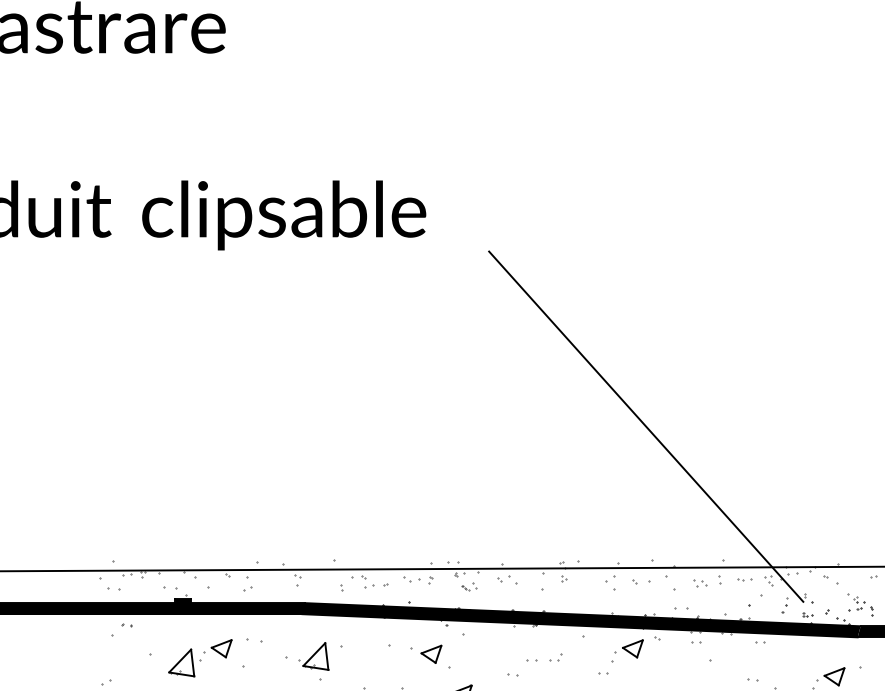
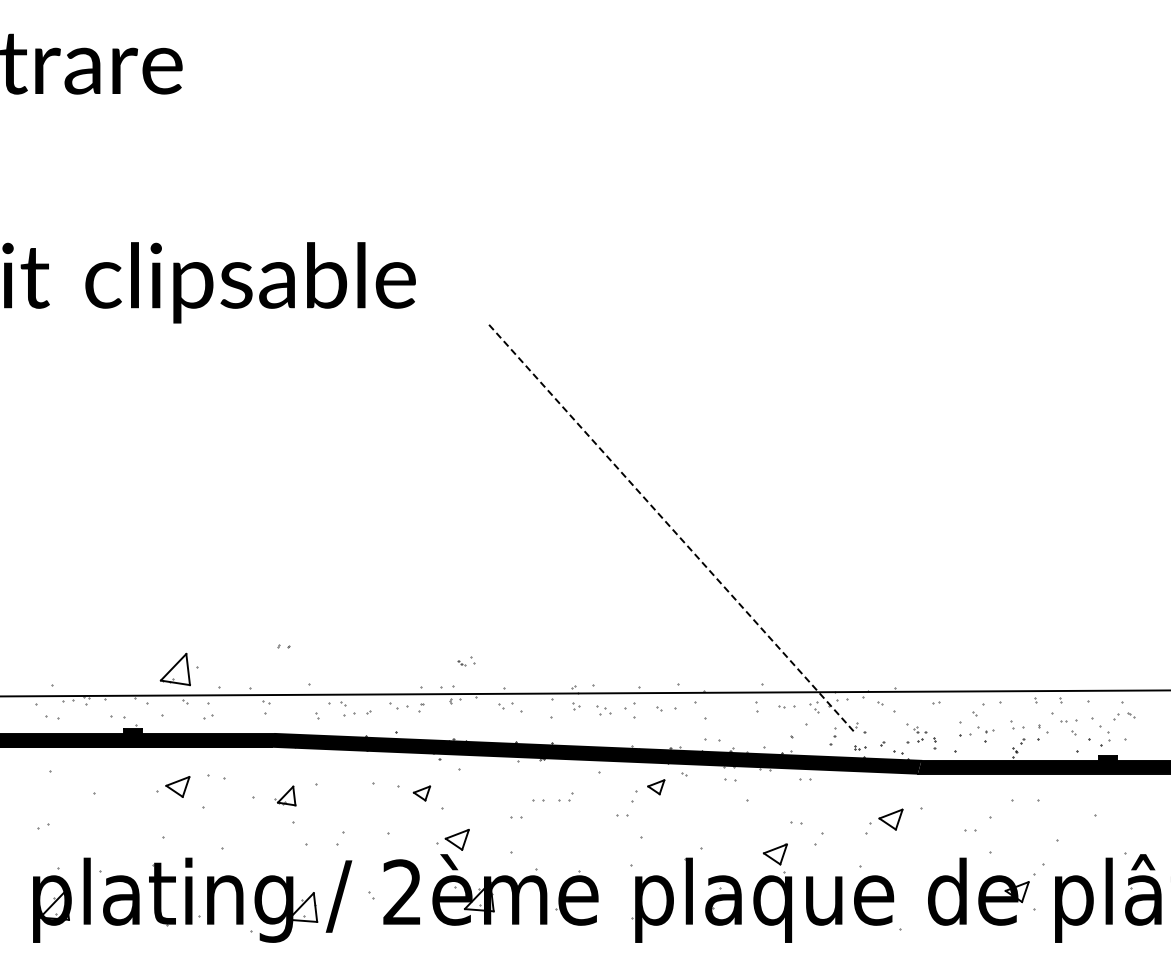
line: (645, 426) -> (671, 528), solid -> dashed
part: (700, 583) -> (603, 710), moved
part: (469, 586) -> (466, 661), moved
part: (126, 625) -> (283, 646), moved
part: (632, 649) -> (655, 787), size x0.7
part: (431, 654) -> (421, 793), size x0.7
part: (314, 656) -> (285, 795), size x0.6
part: (184, 662) -> (178, 669), moved

